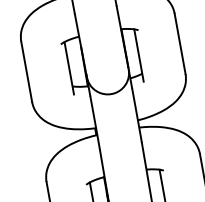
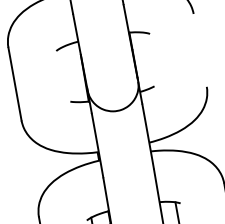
line: (179, 43) -> (199, 49), removed
line: (138, 55) -> (149, 64), removed
line: (68, 68) -> (65, 80), removed

